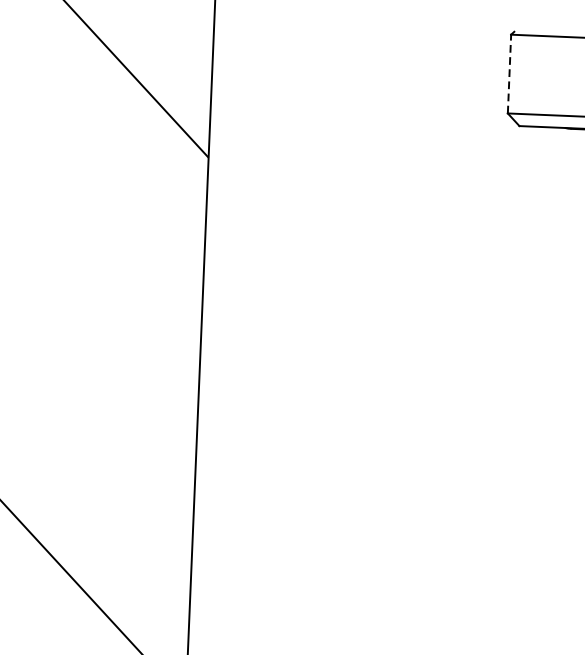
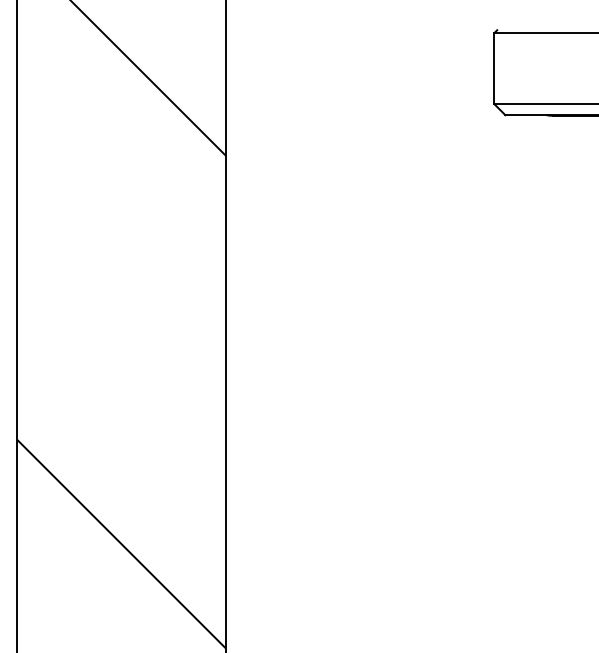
line: (509, 73) -> (494, 68), dashed -> solid

